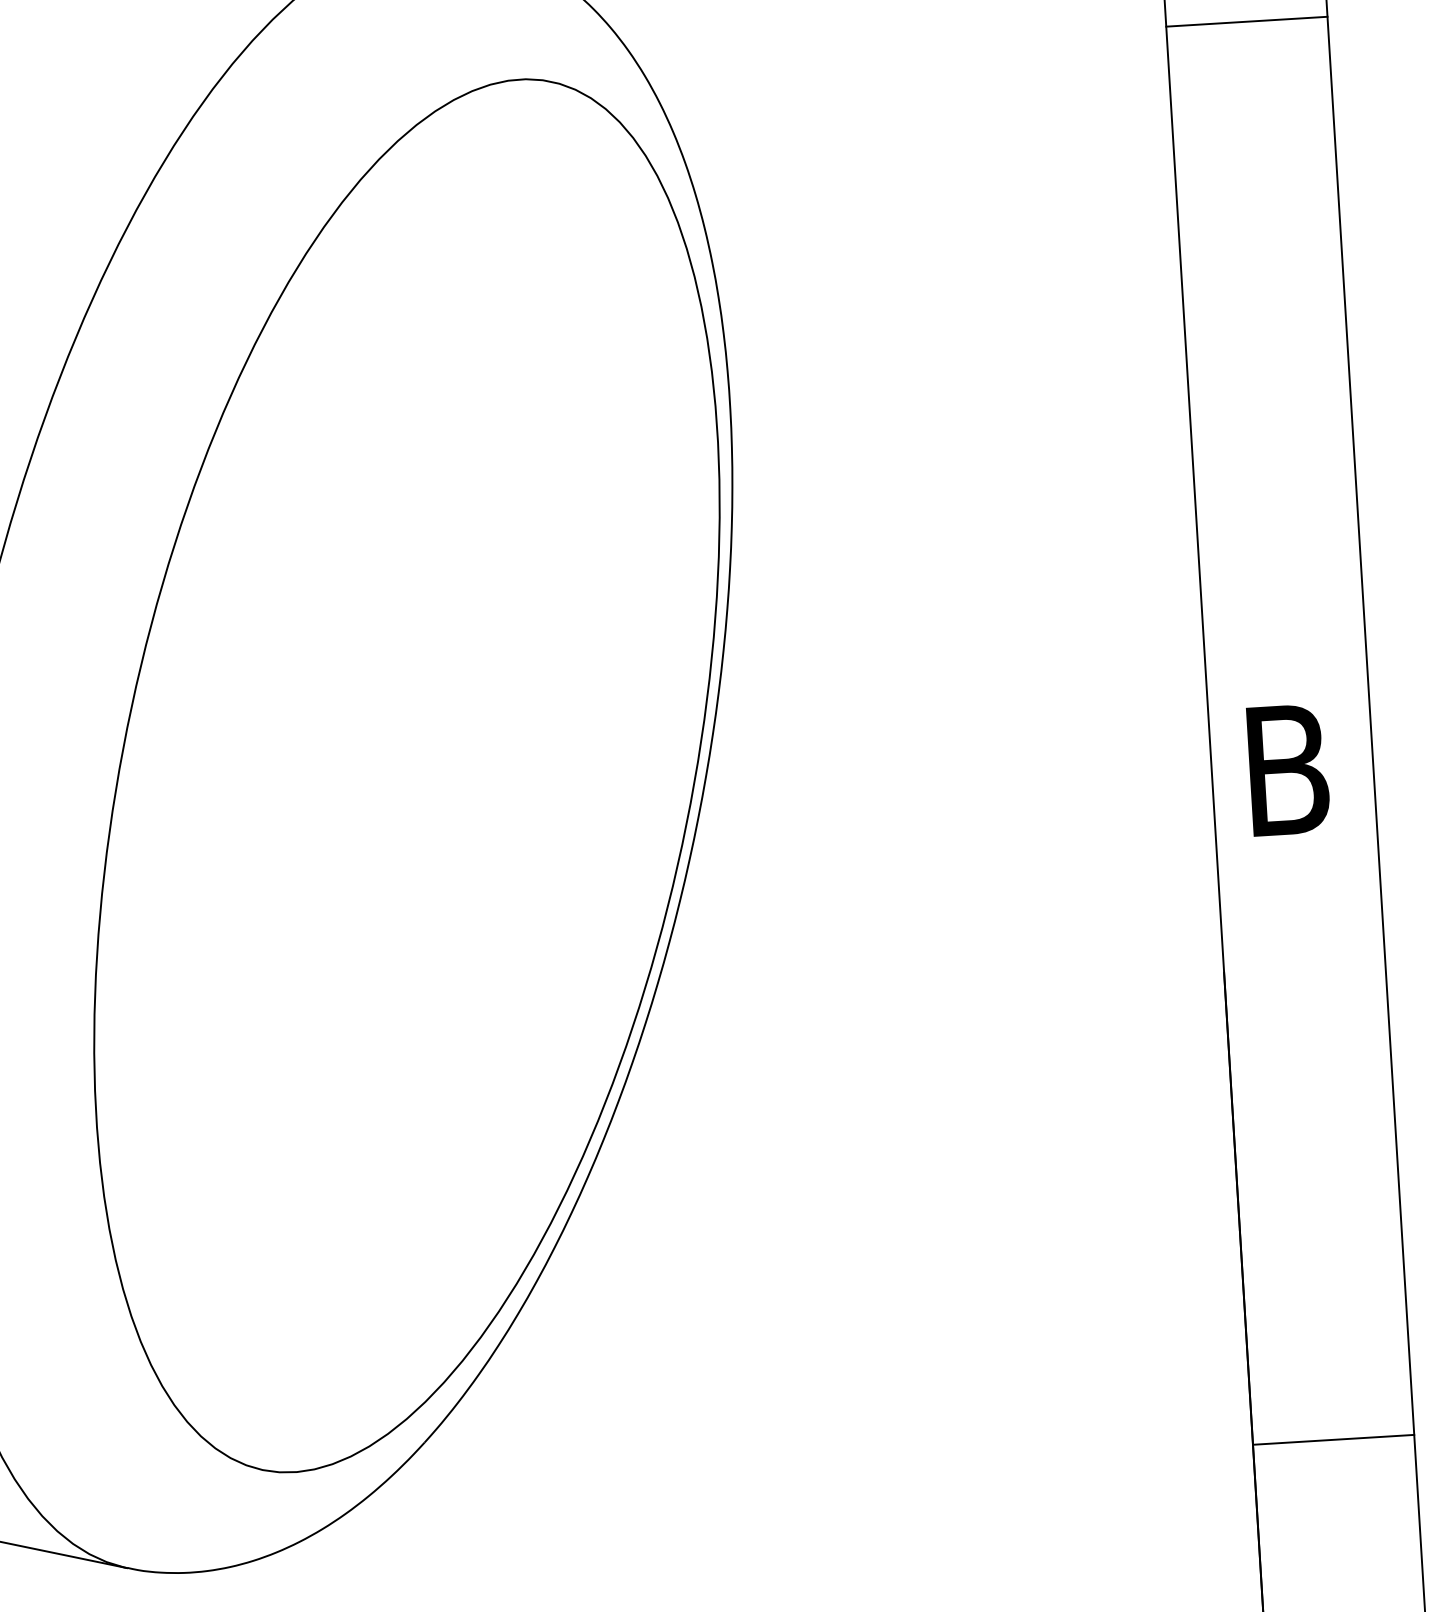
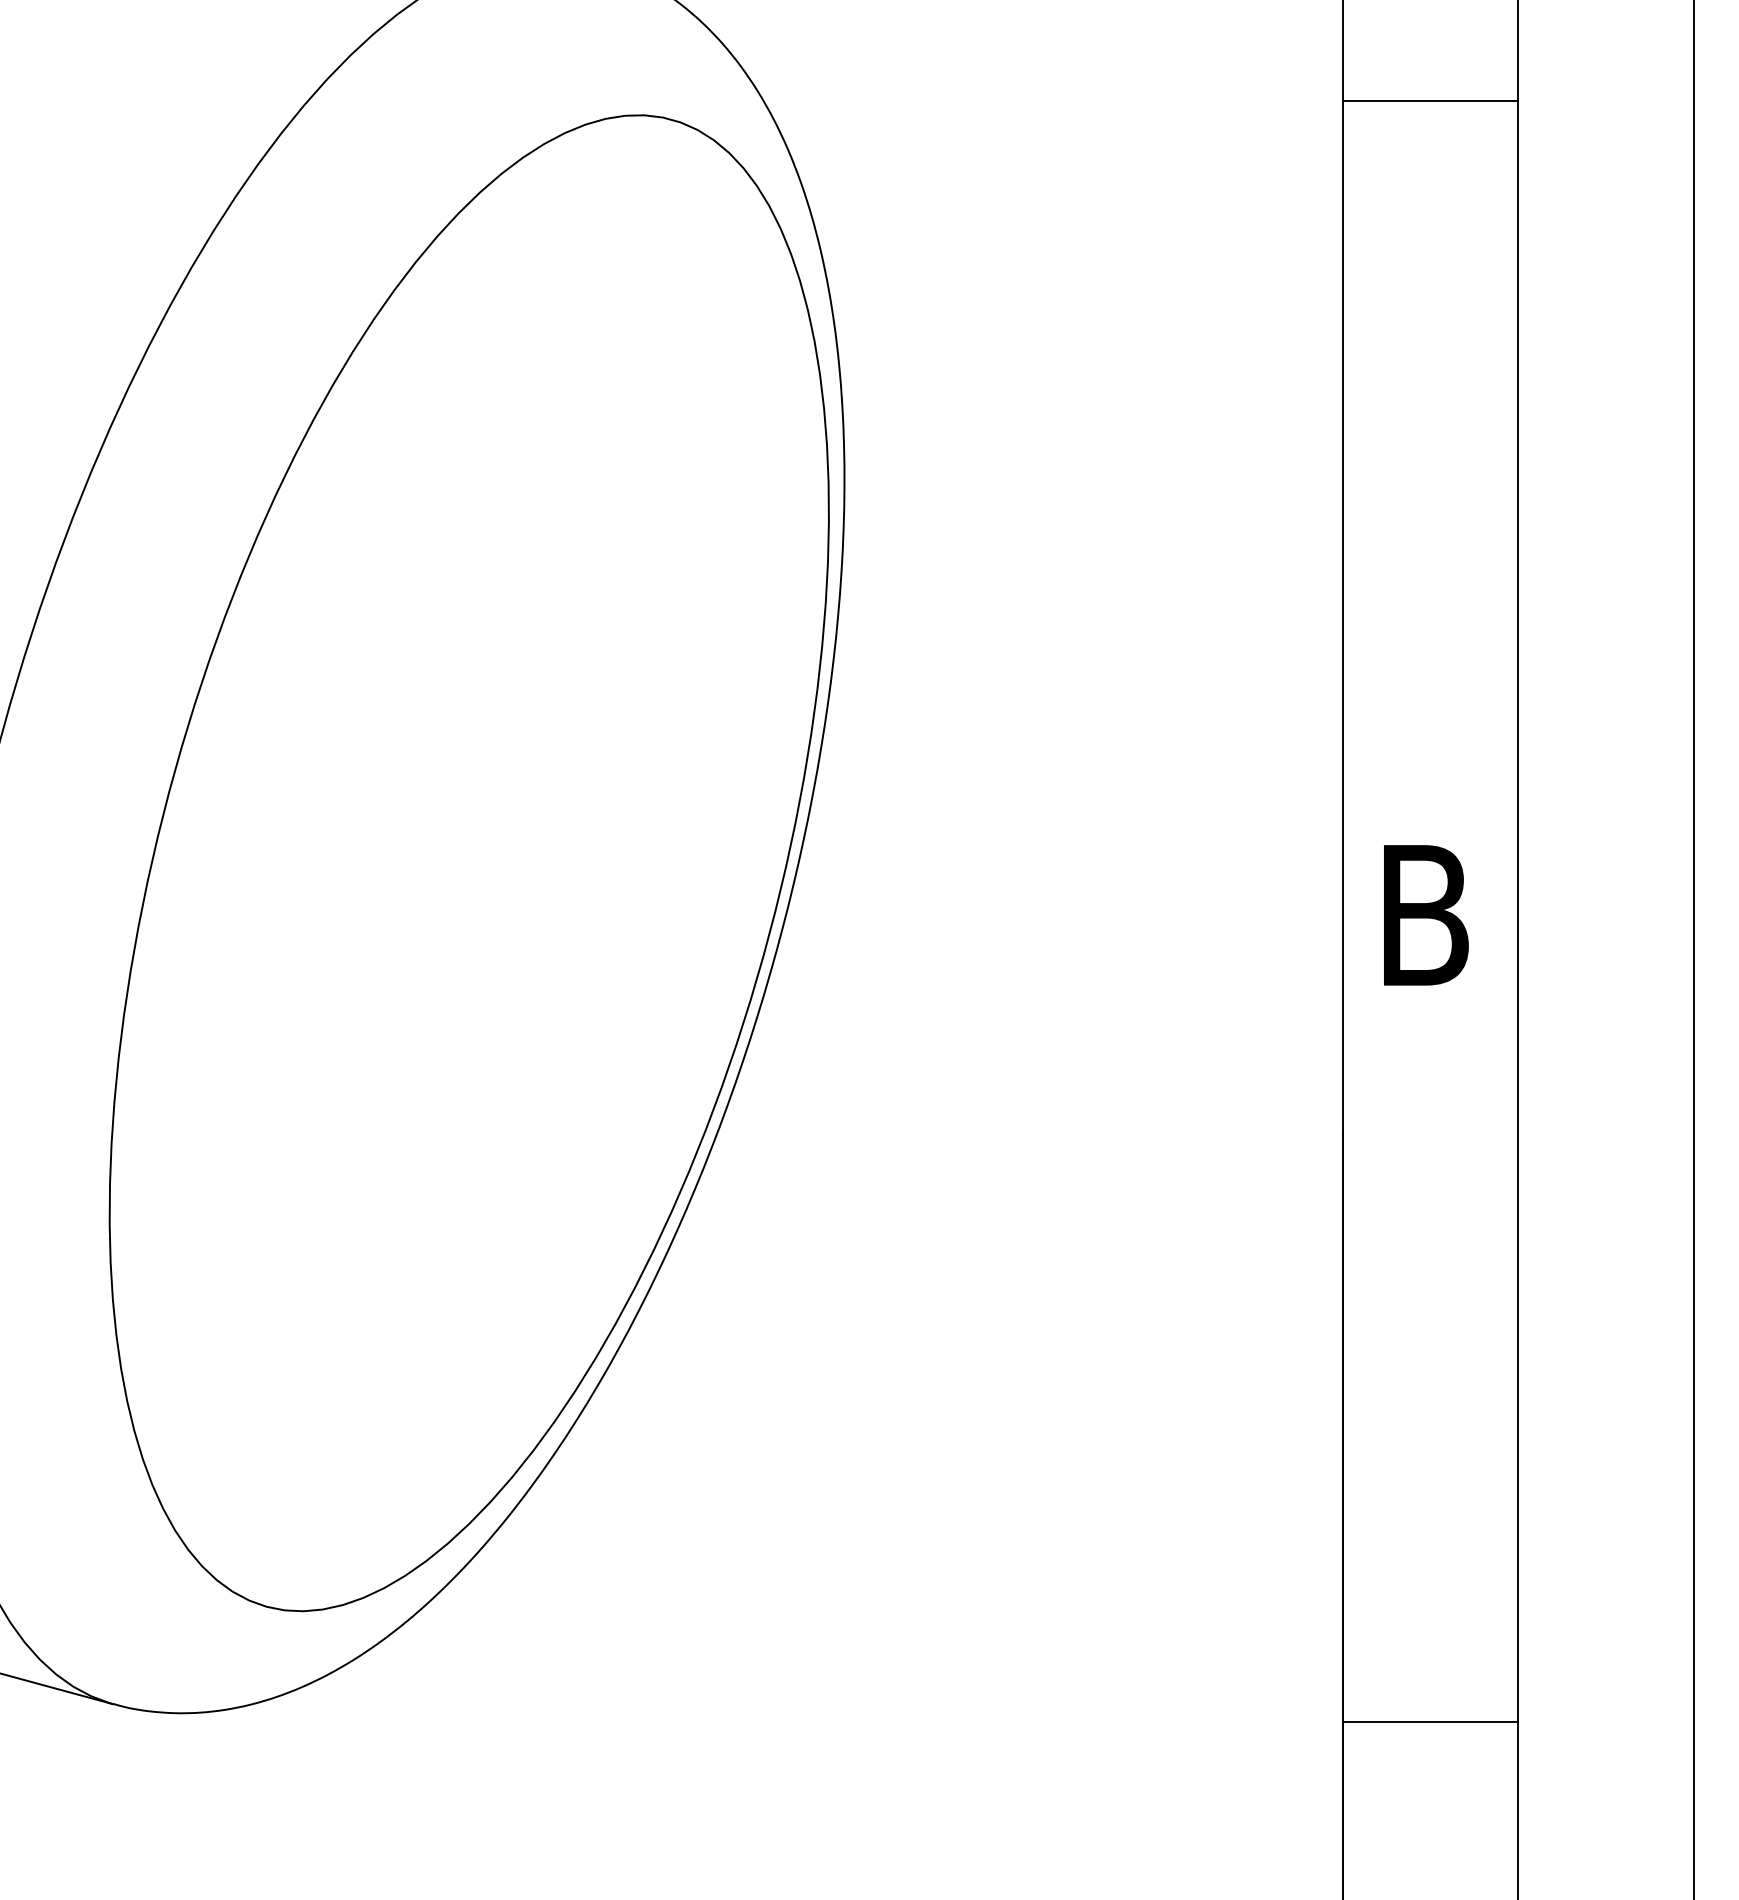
line: (1333, 1440) -> (1430, 1722), moved

